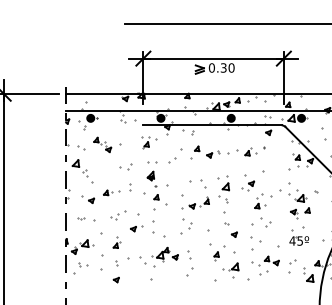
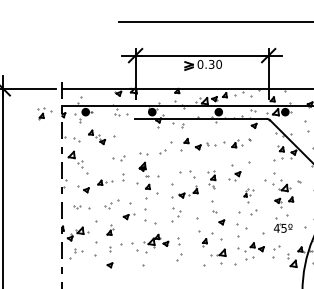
part: (149, 141) -> (44, 113), moved
part: (223, 189) -> (211, 179), size x0.7
part: (262, 206) -> (248, 195), size x0.6

